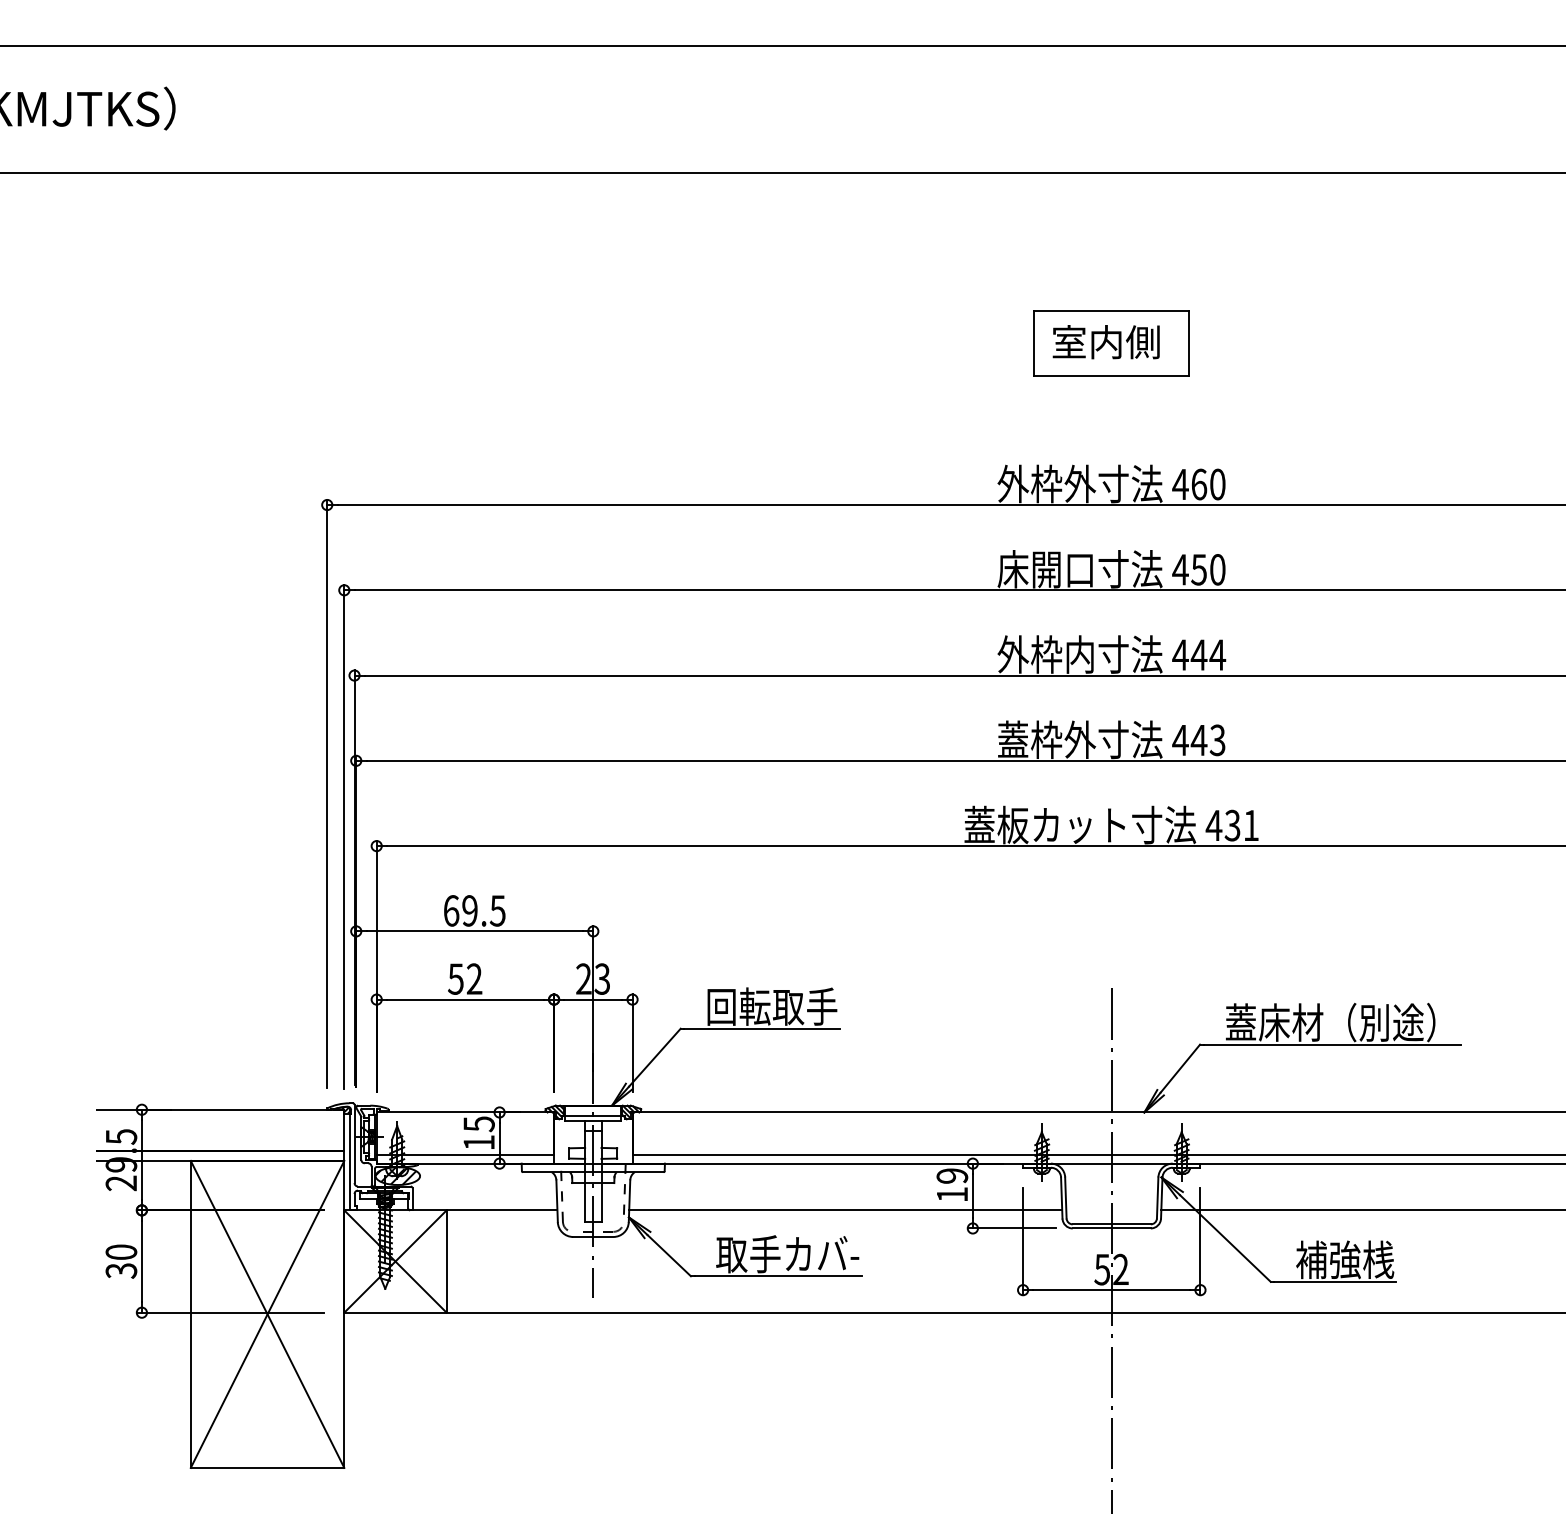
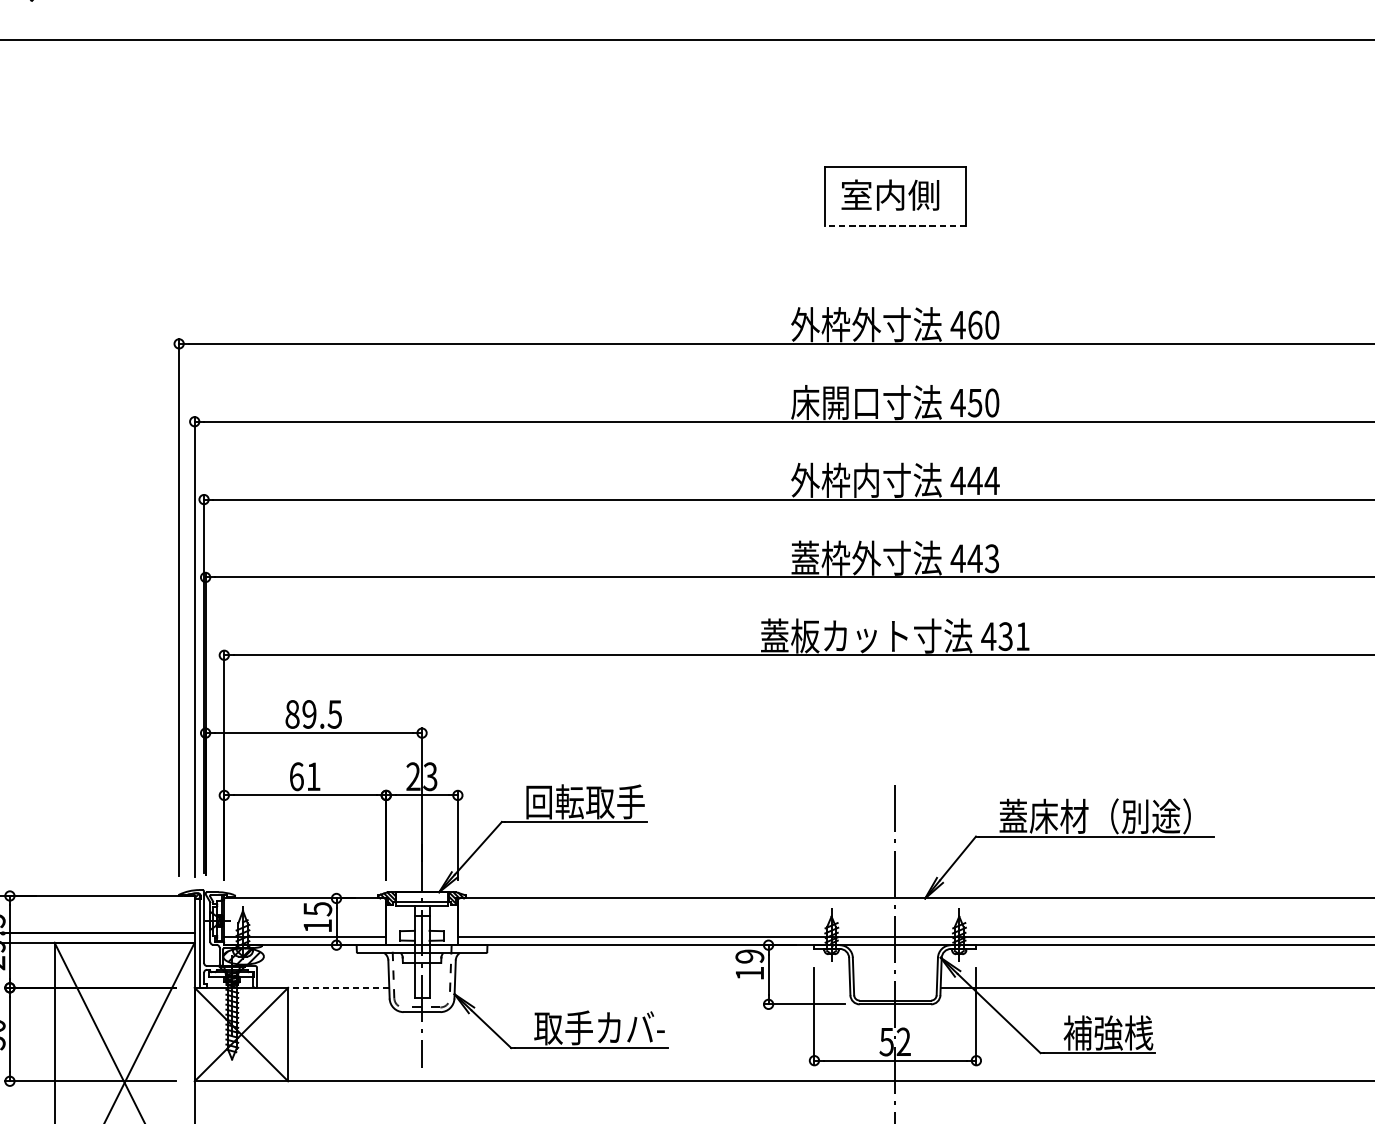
line: (1111, 376) -> (895, 226), solid -> dashed
text: (451, 910) -> (292, 714), 69.5 -> 89.5
text: (465, 978) -> (305, 776), 52 -> 61
line: (501, 1210) -> (338, 987), solid -> dashed
line: (845, 1210) -> (652, 987), removed

